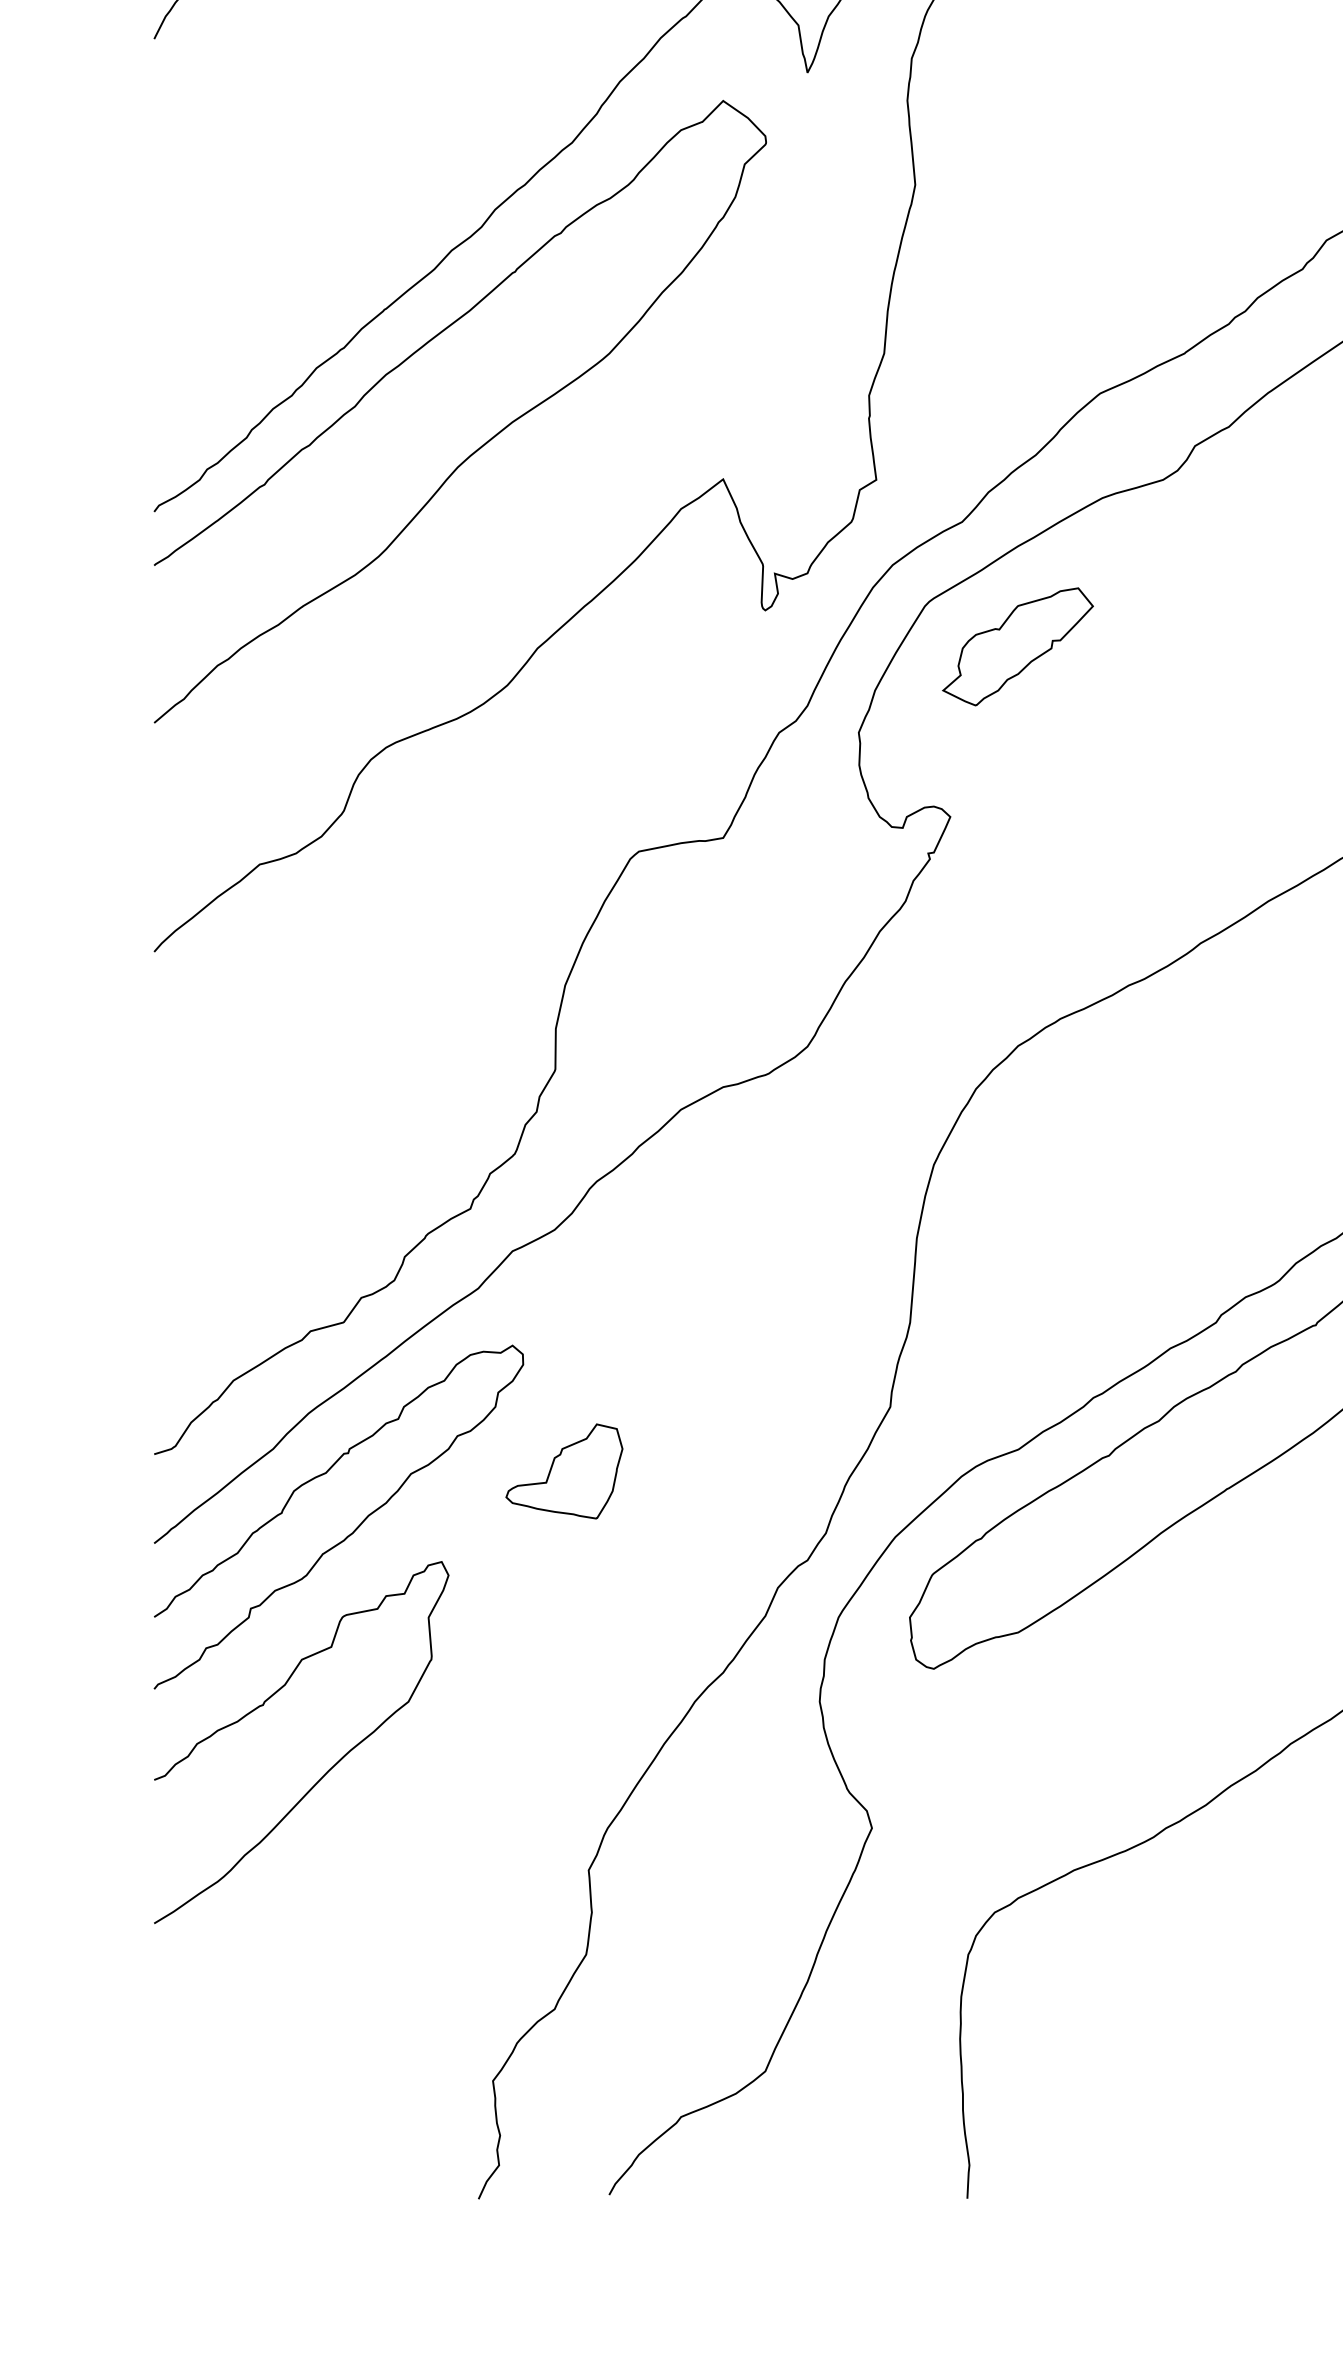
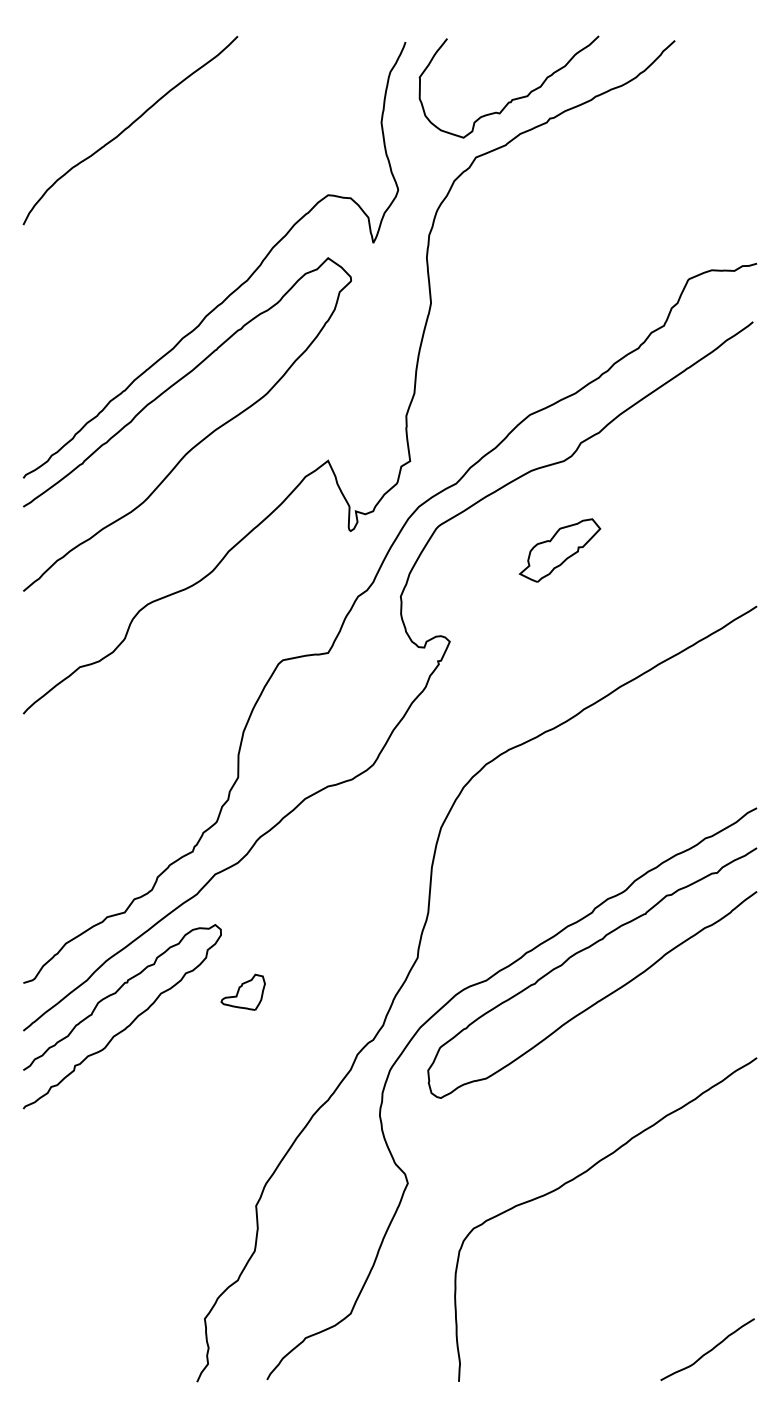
part: (1016, 646) -> (559, 550), moved
part: (565, 1471) -> (243, 992), size x0.7
curve: (329, 1766) -> (117, 1150), removed

